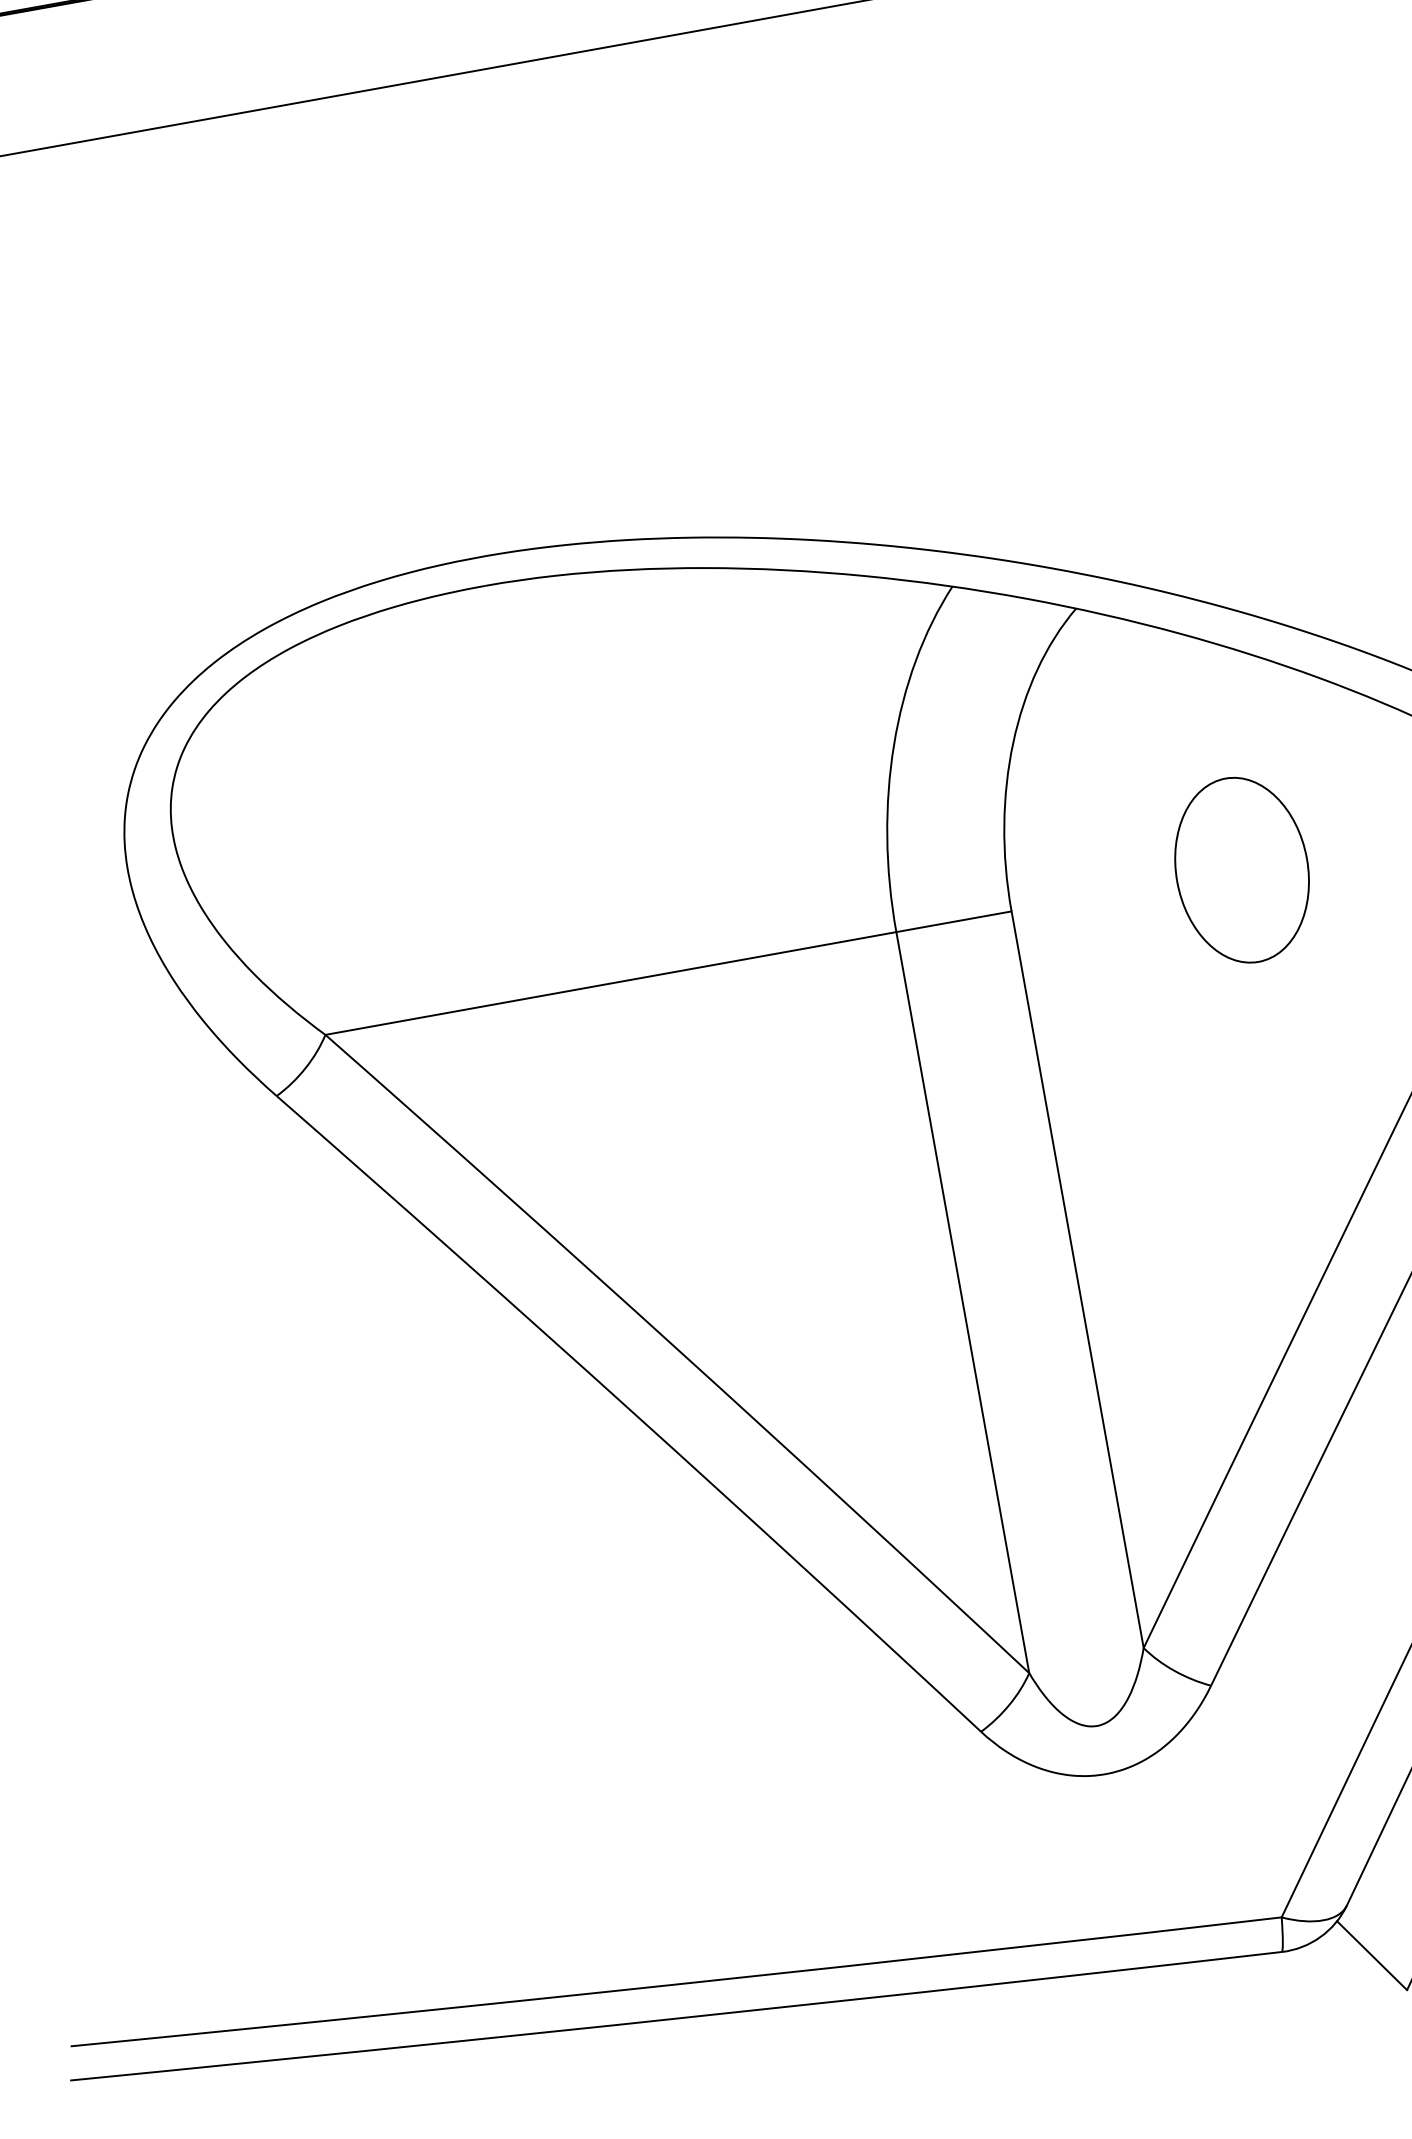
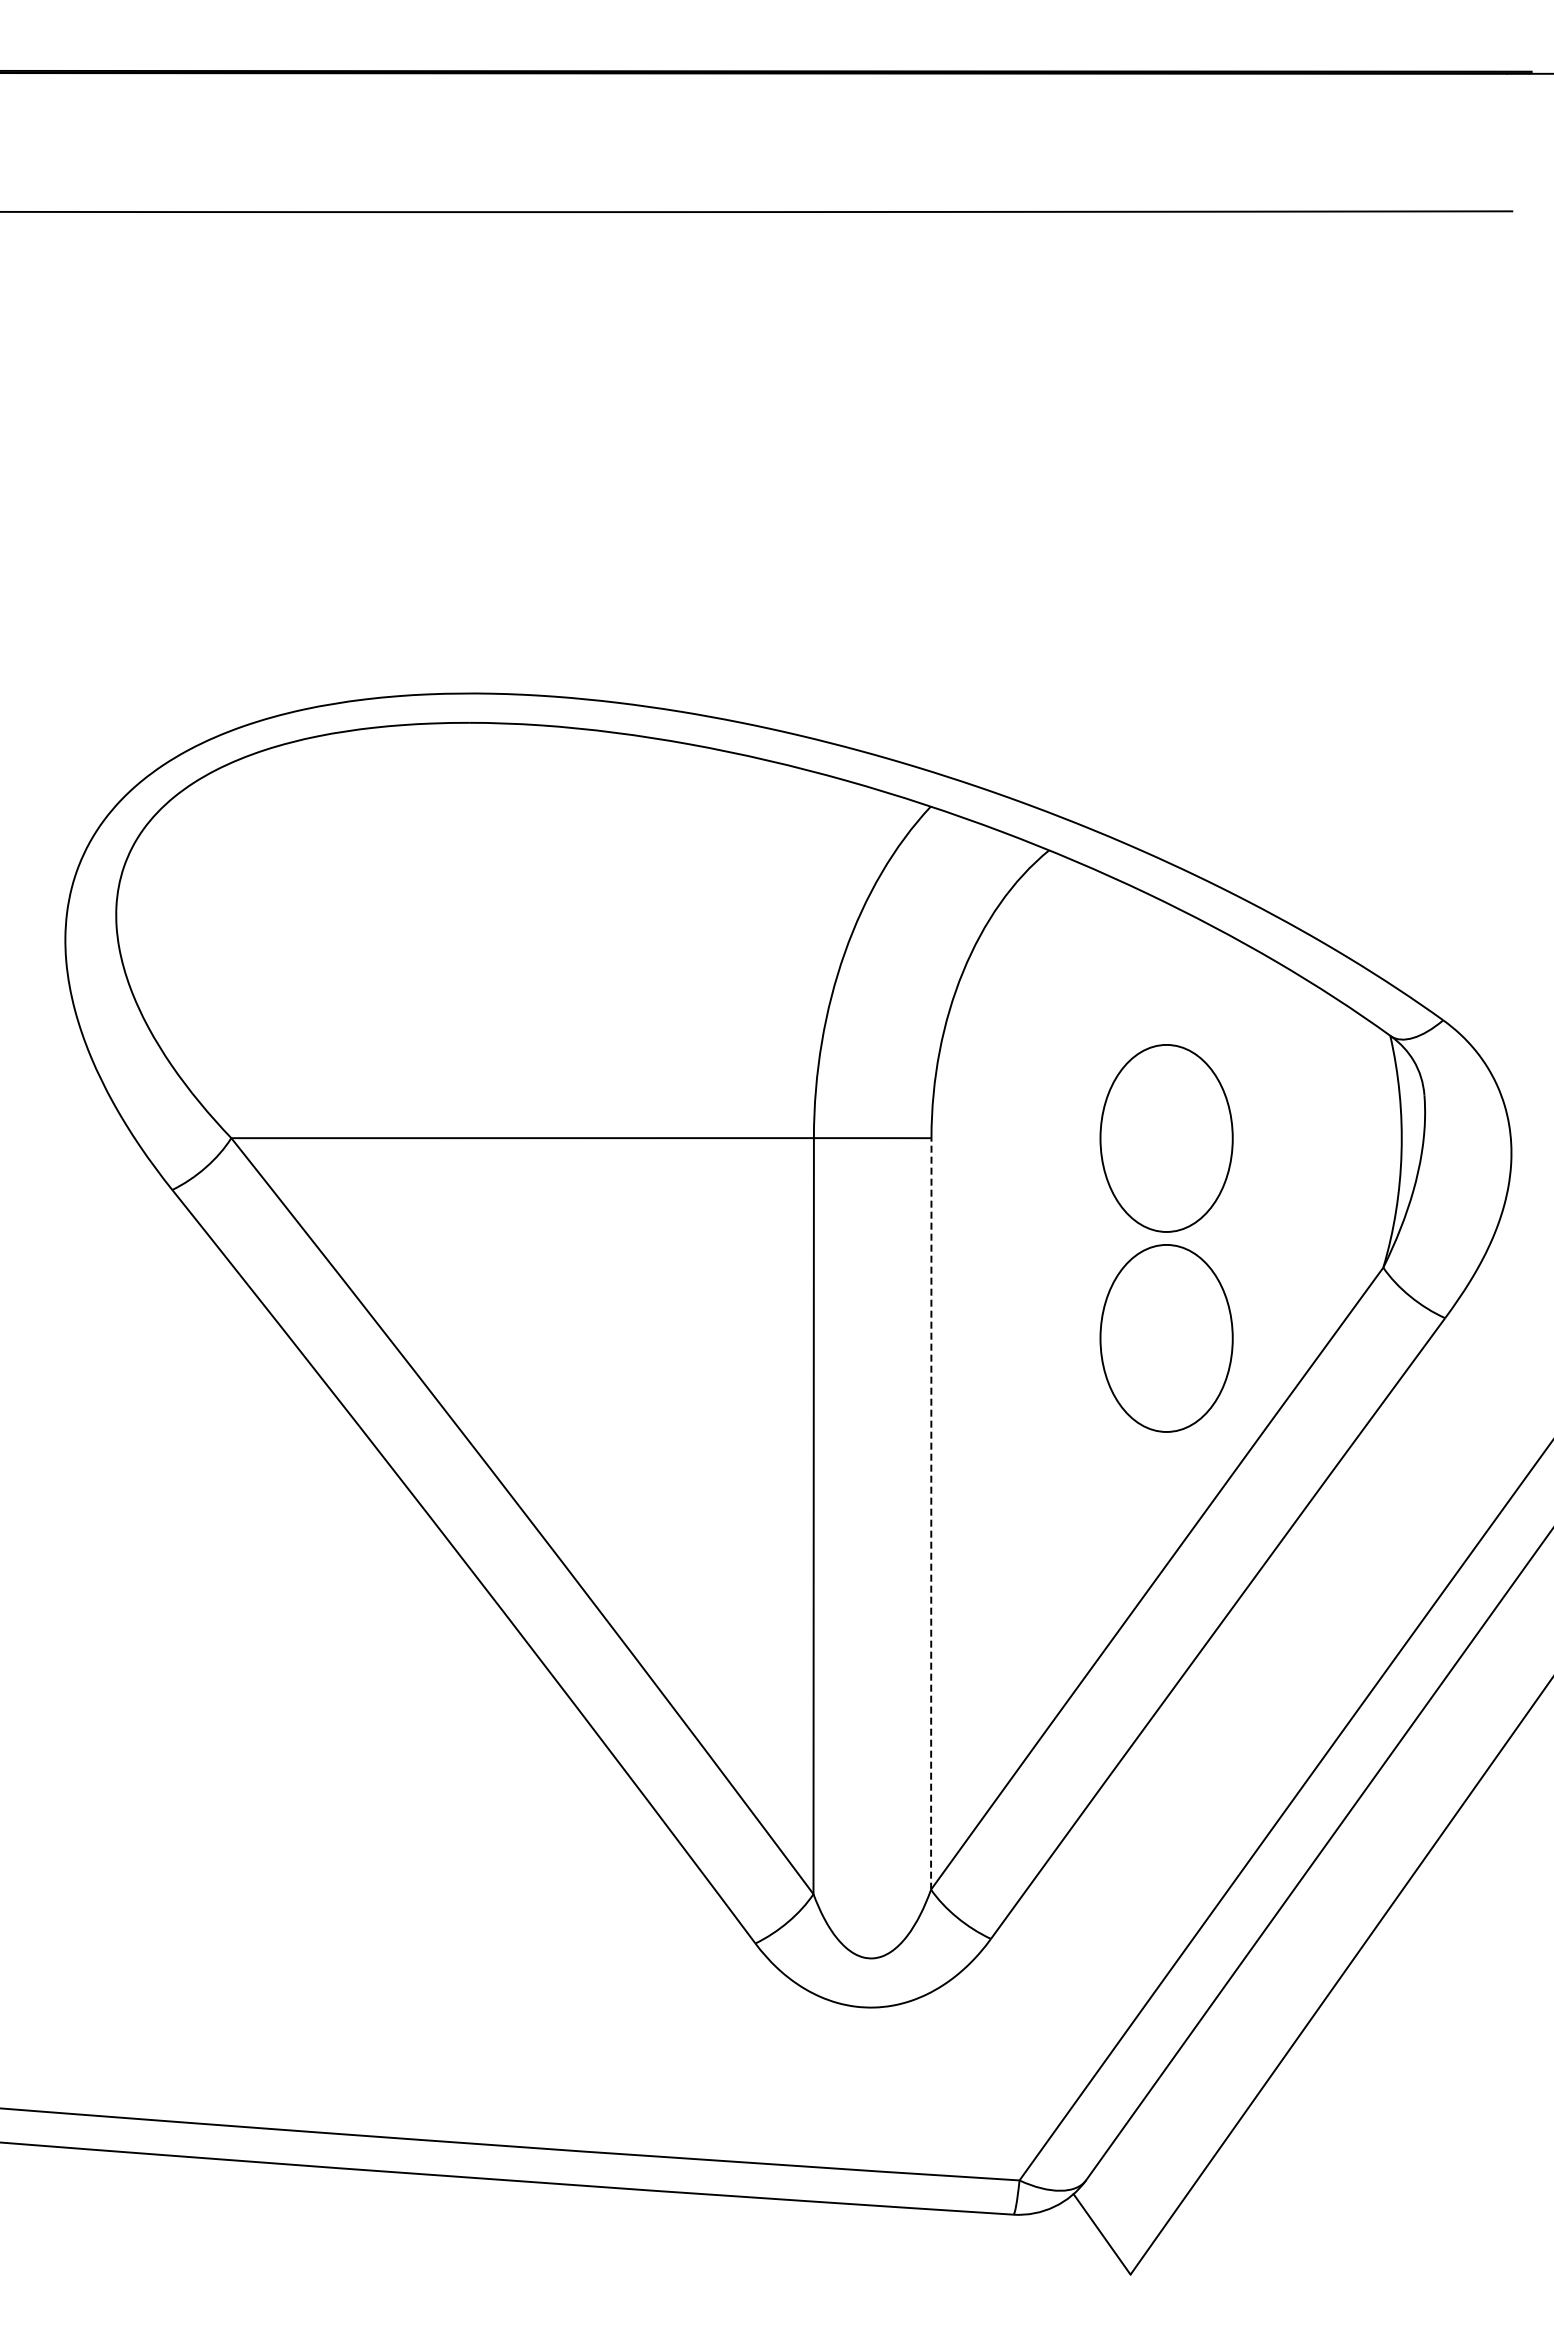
part: (1277, 1066) -> (1166, 1338), added
line: (1077, 1279) -> (931, 1513), solid -> dashed

